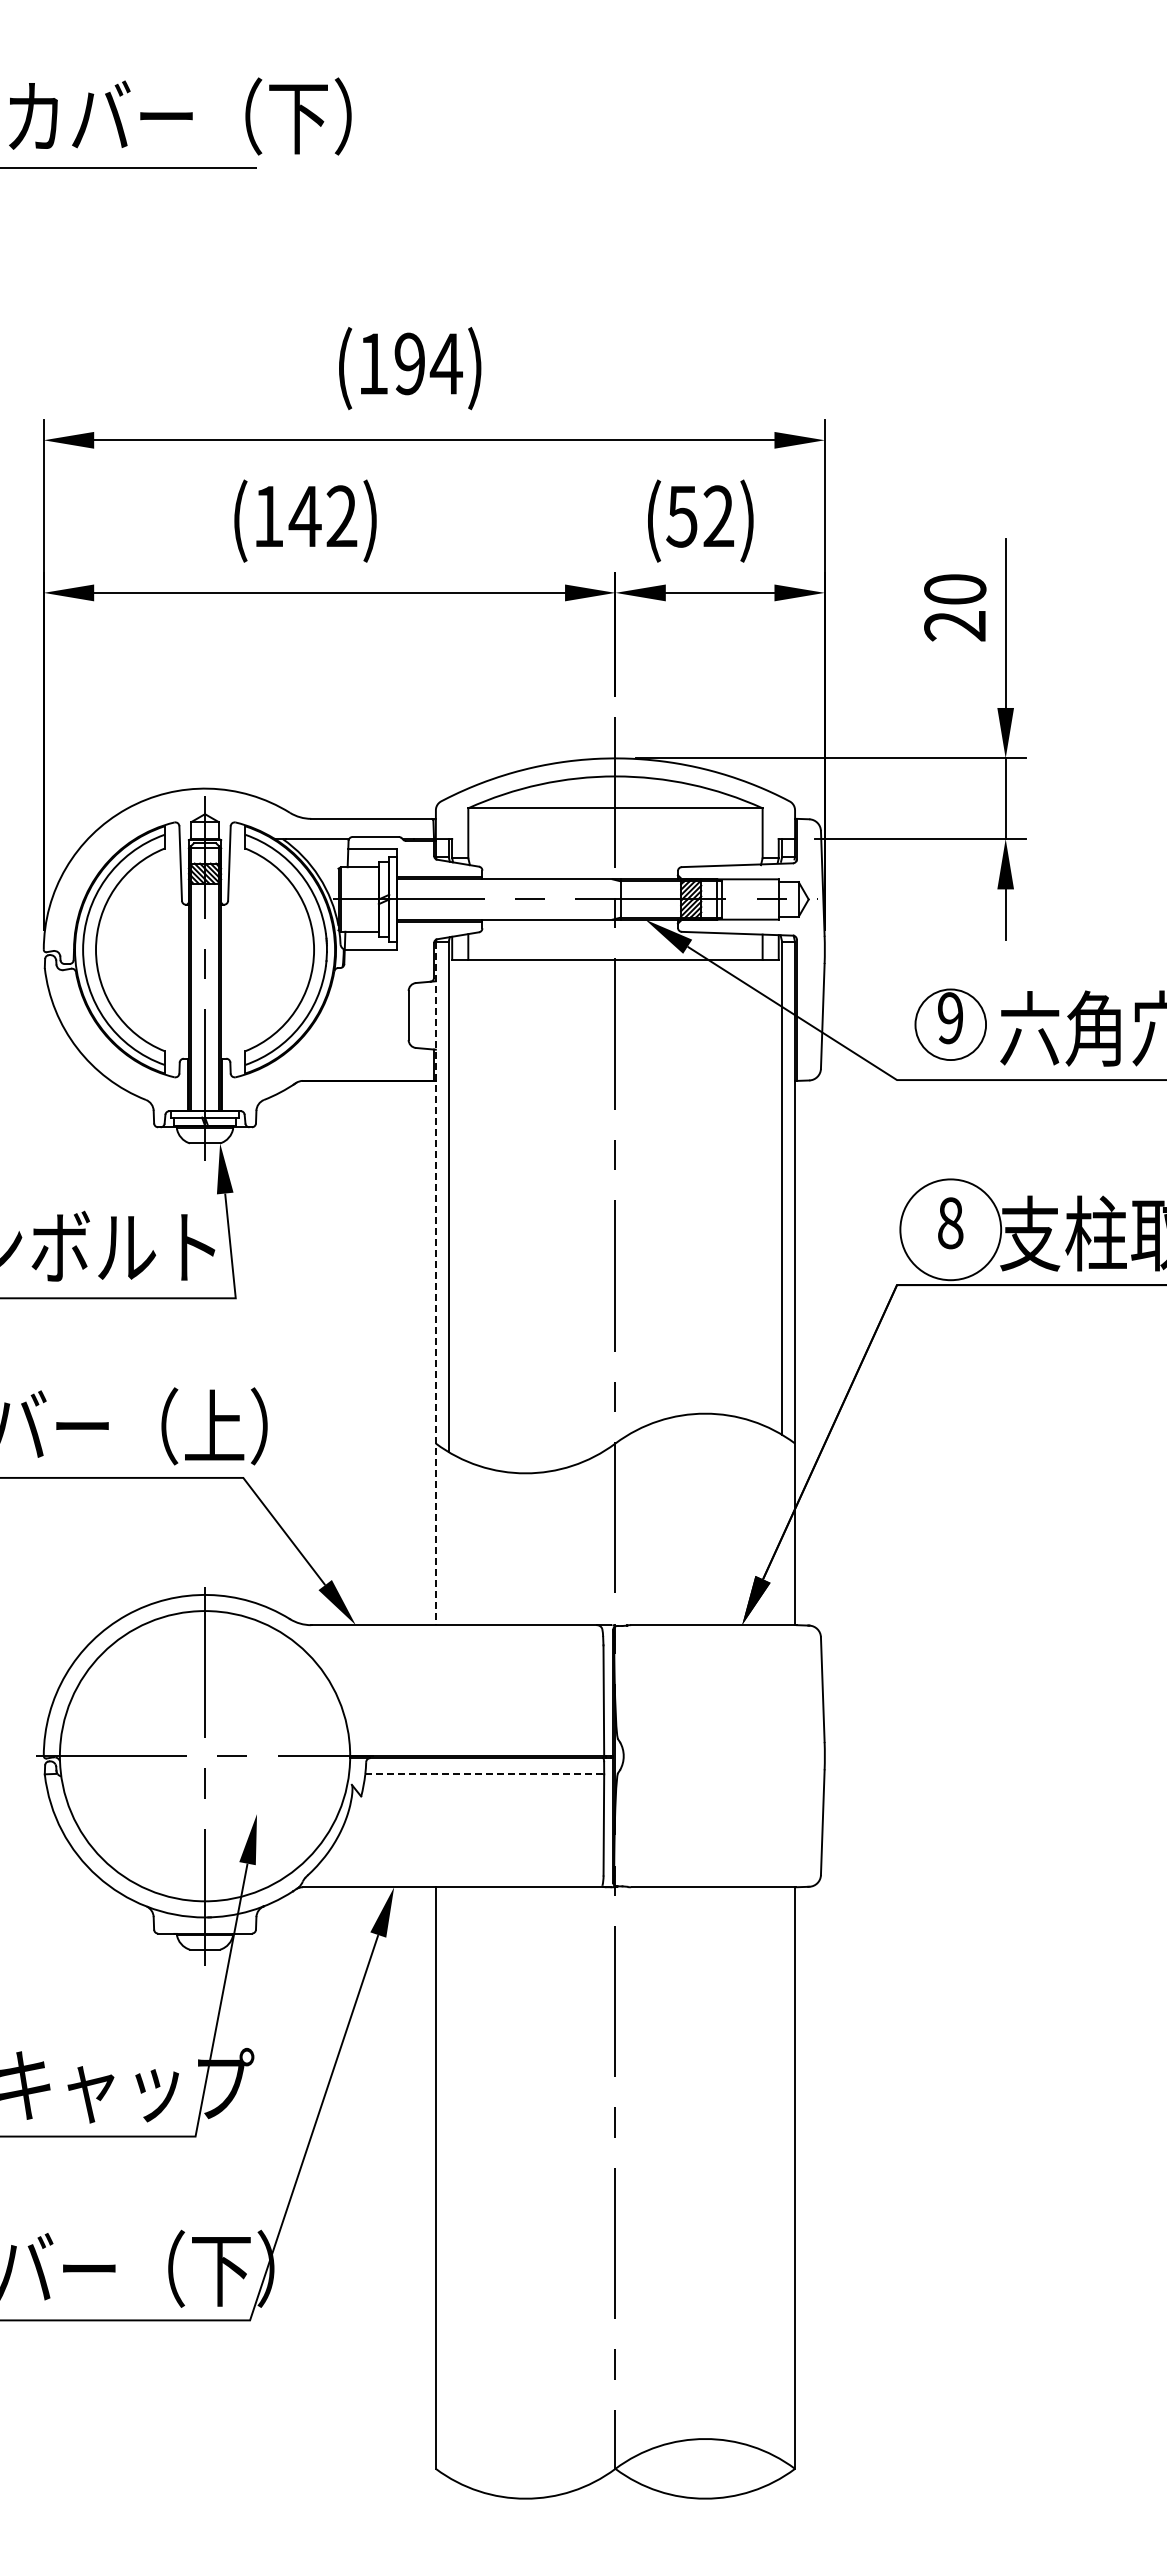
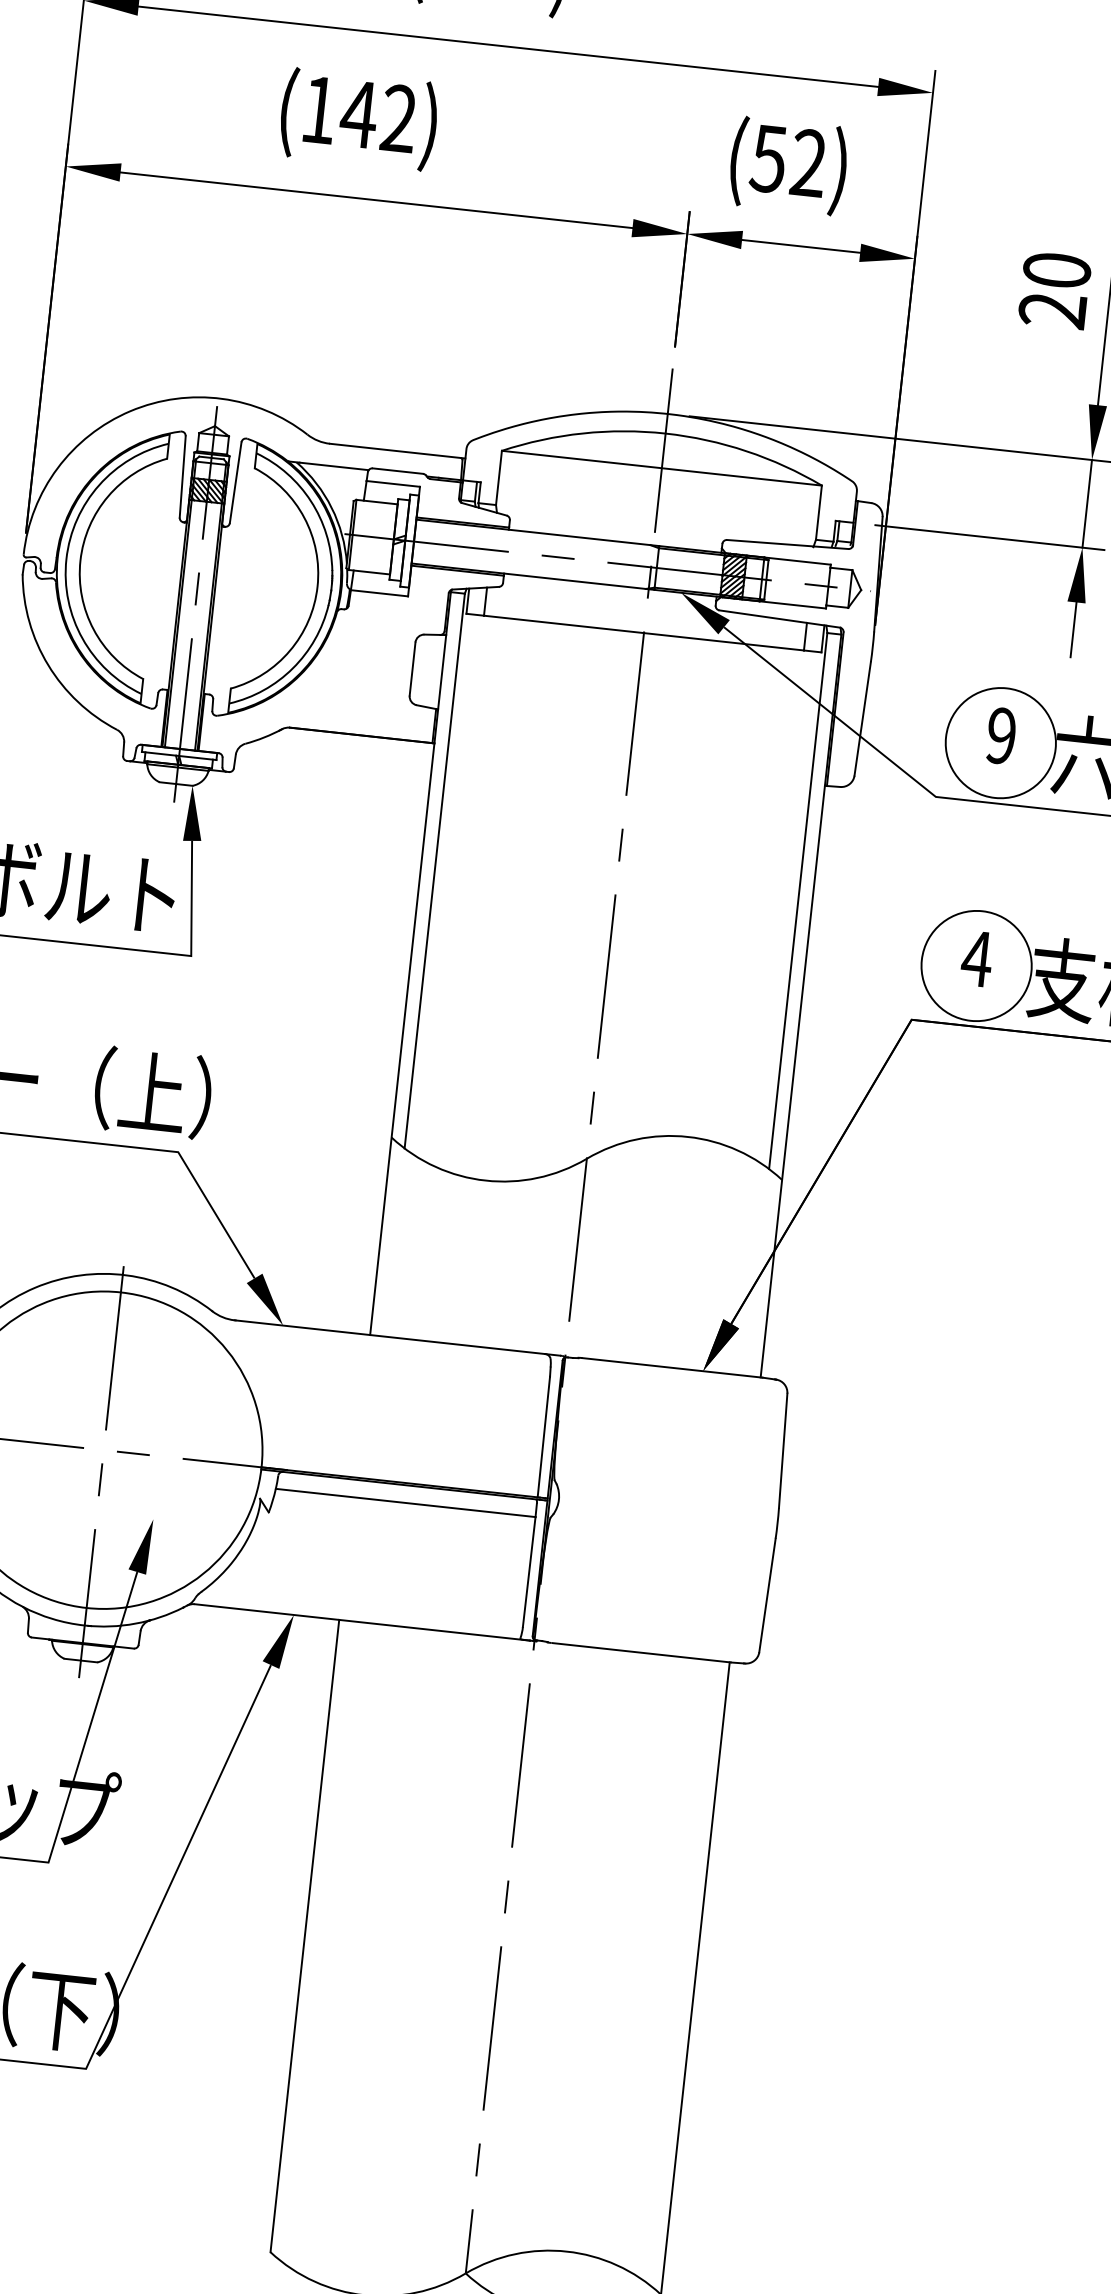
circle: (950, 1024) -> (1000, 742), size x1.43
text: (950, 1223) -> (977, 959), 8 -> 4
line: (435, 1283) -> (410, 963), dashed -> solid
line: (485, 1774) -> (406, 1503), dashed -> solid

